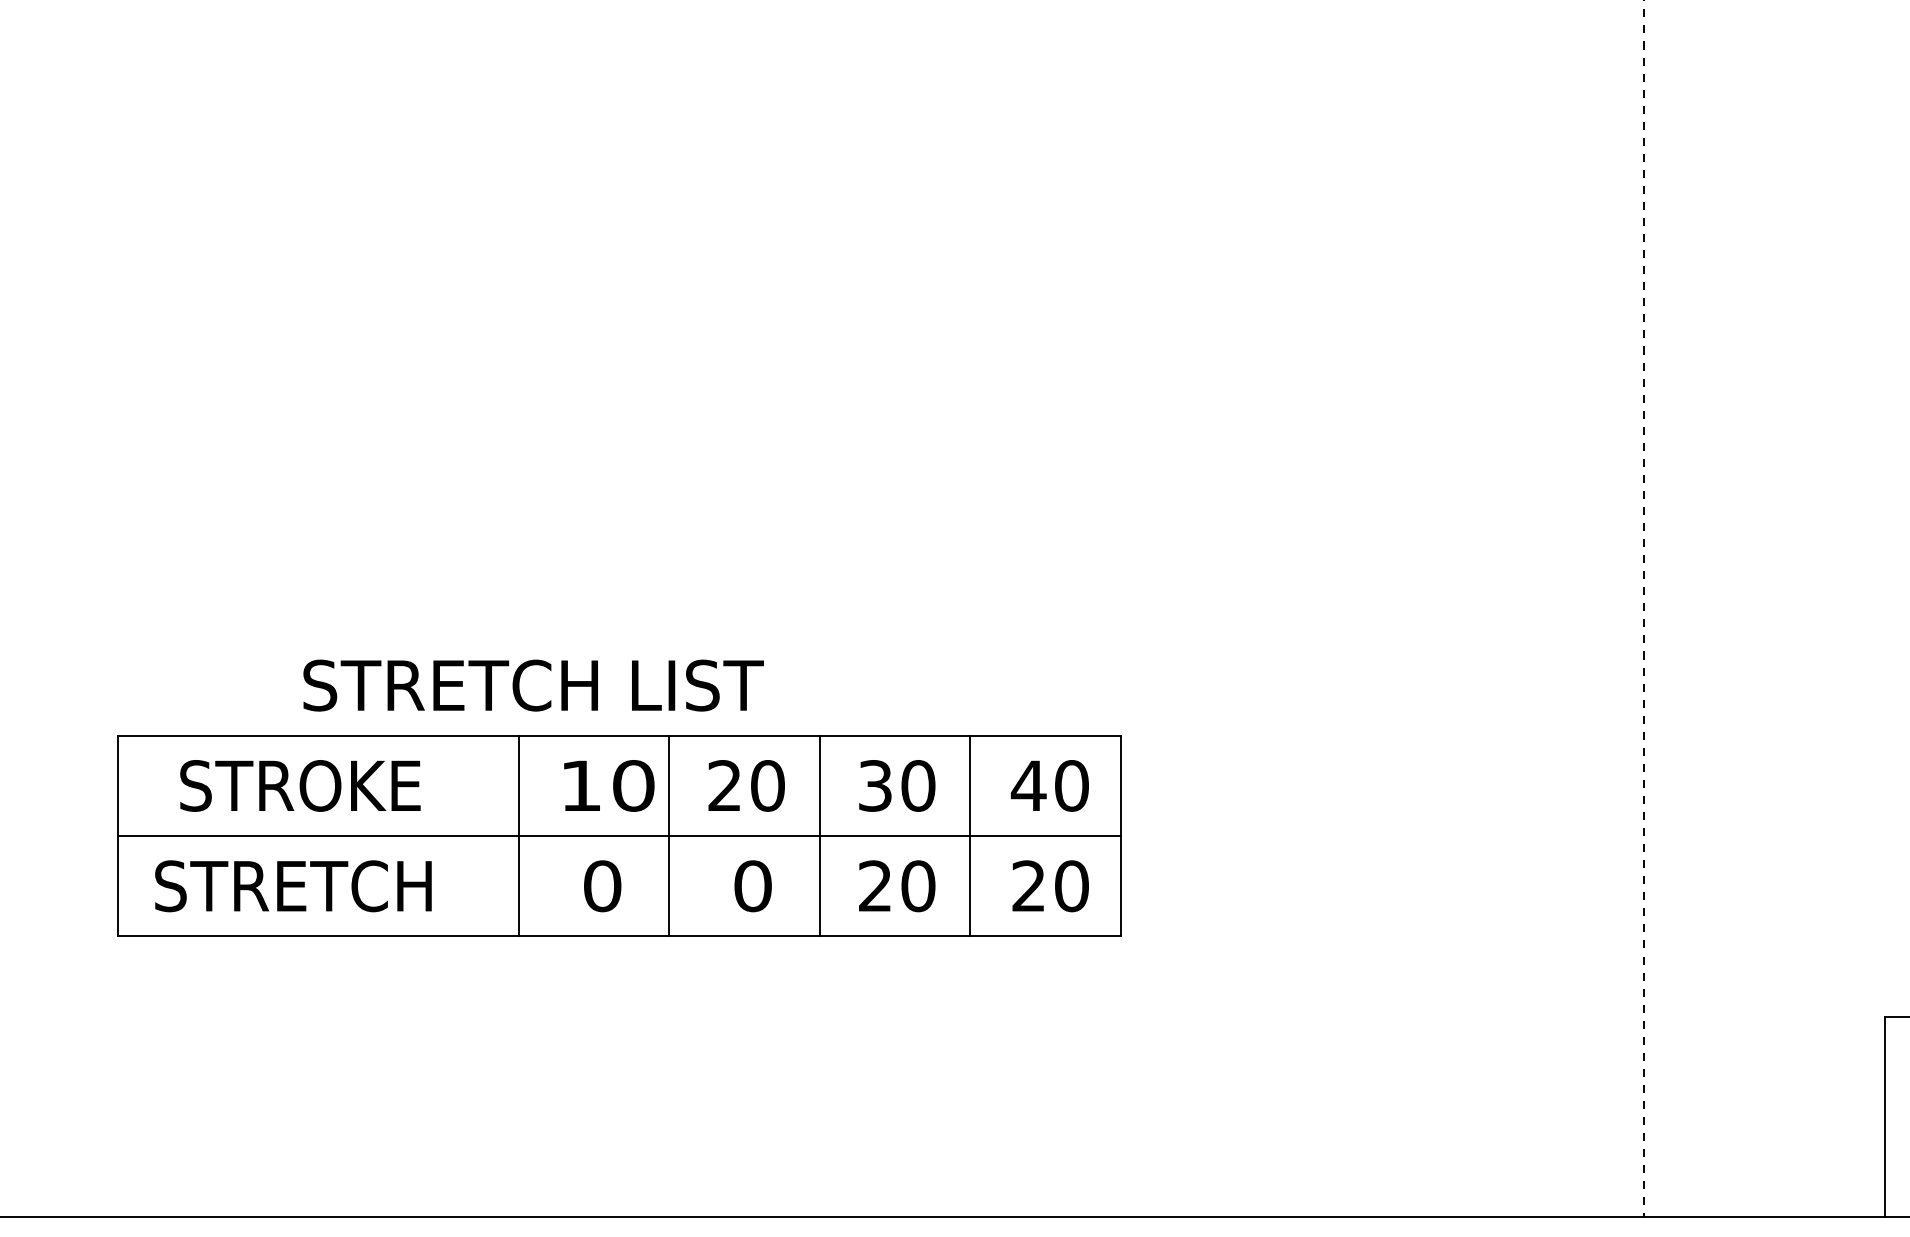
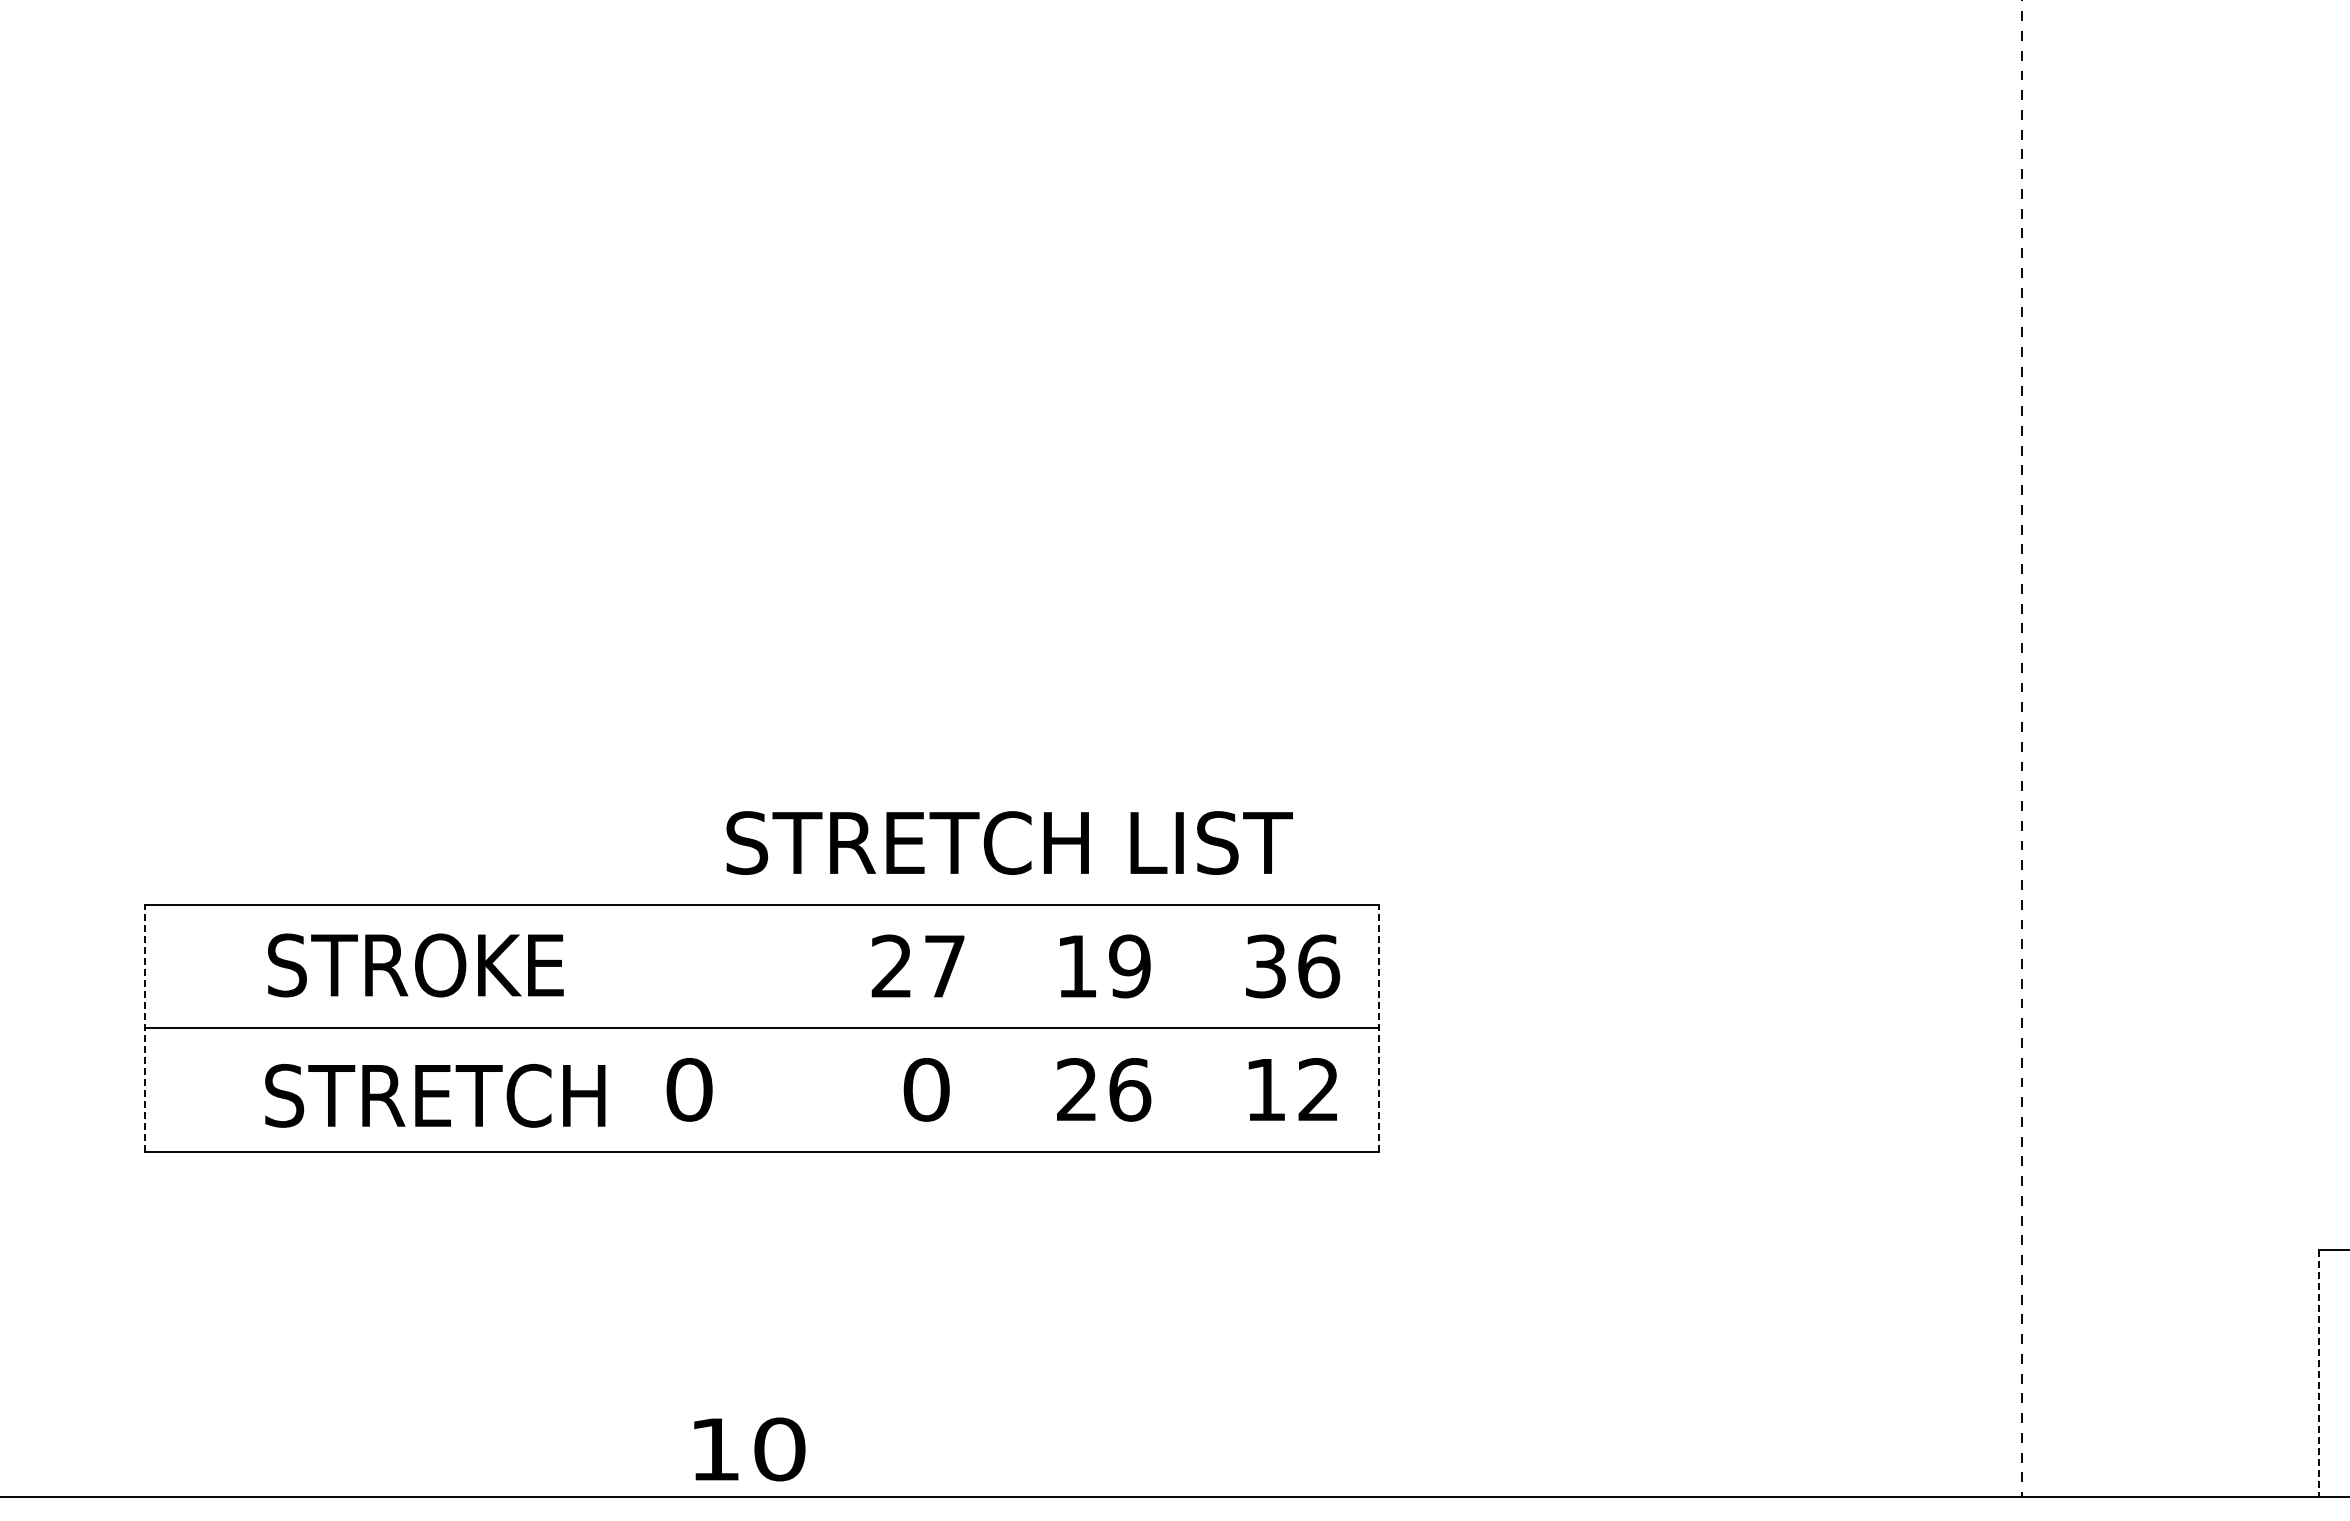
text: (533, 685) -> (1009, 842), moved
text: (300, 785) -> (415, 965), moved
text: (609, 785) -> (749, 1449), moved
text: (767, 785) -> (944, 966), 20 -> 27
text: (896, 785) -> (1103, 966), 30 -> 19
text: (1049, 785) -> (1291, 966), 40 -> 36
line: (117, 835) -> (144, 1027), solid -> dashed
line: (518, 835) -> (638, 1027), removed
line: (669, 835) -> (823, 1027), removed
line: (819, 835) -> (1008, 1027), removed
line: (970, 835) -> (1193, 1027), removed
line: (1121, 835) -> (1379, 1027), solid -> dashed
text: (293, 885) -> (435, 1095), moved
text: (602, 885) -> (689, 1089), moved
text: (918, 885) -> (1130, 1089), 20 -> 26
text: (1050, 885) -> (1292, 1089), 20 -> 12
line: (1885, 1117) -> (2319, 1374), solid -> dashed

